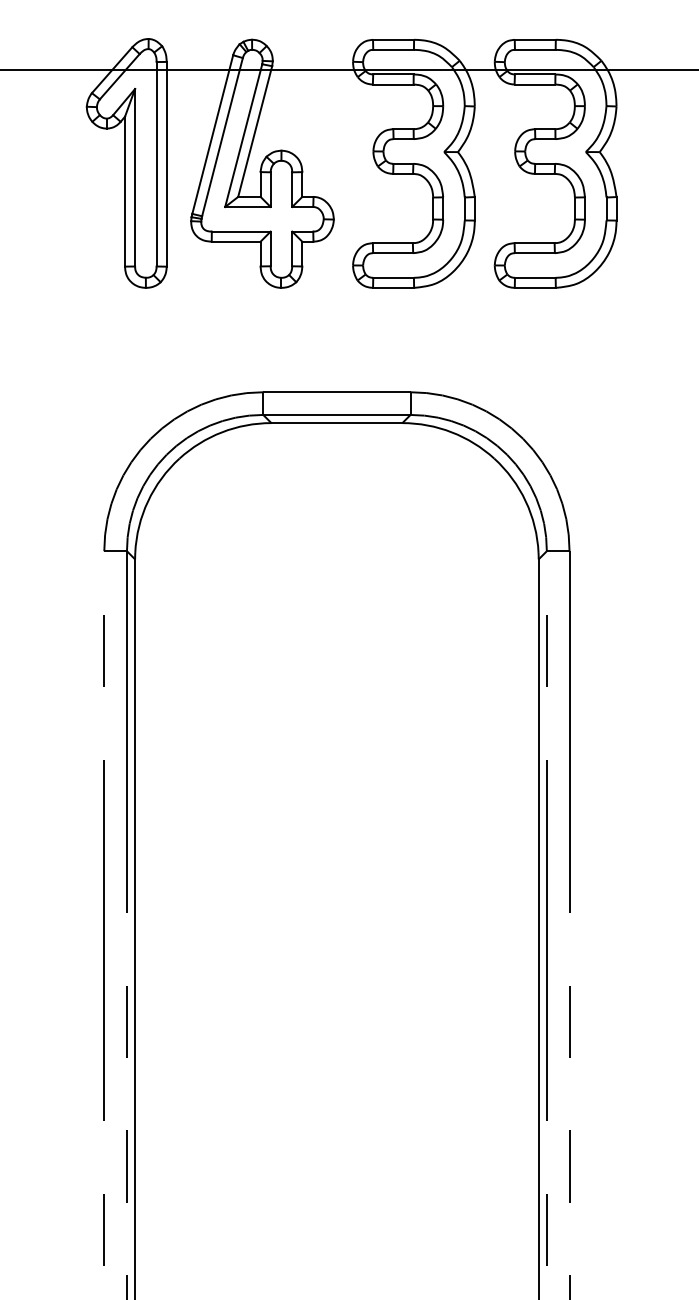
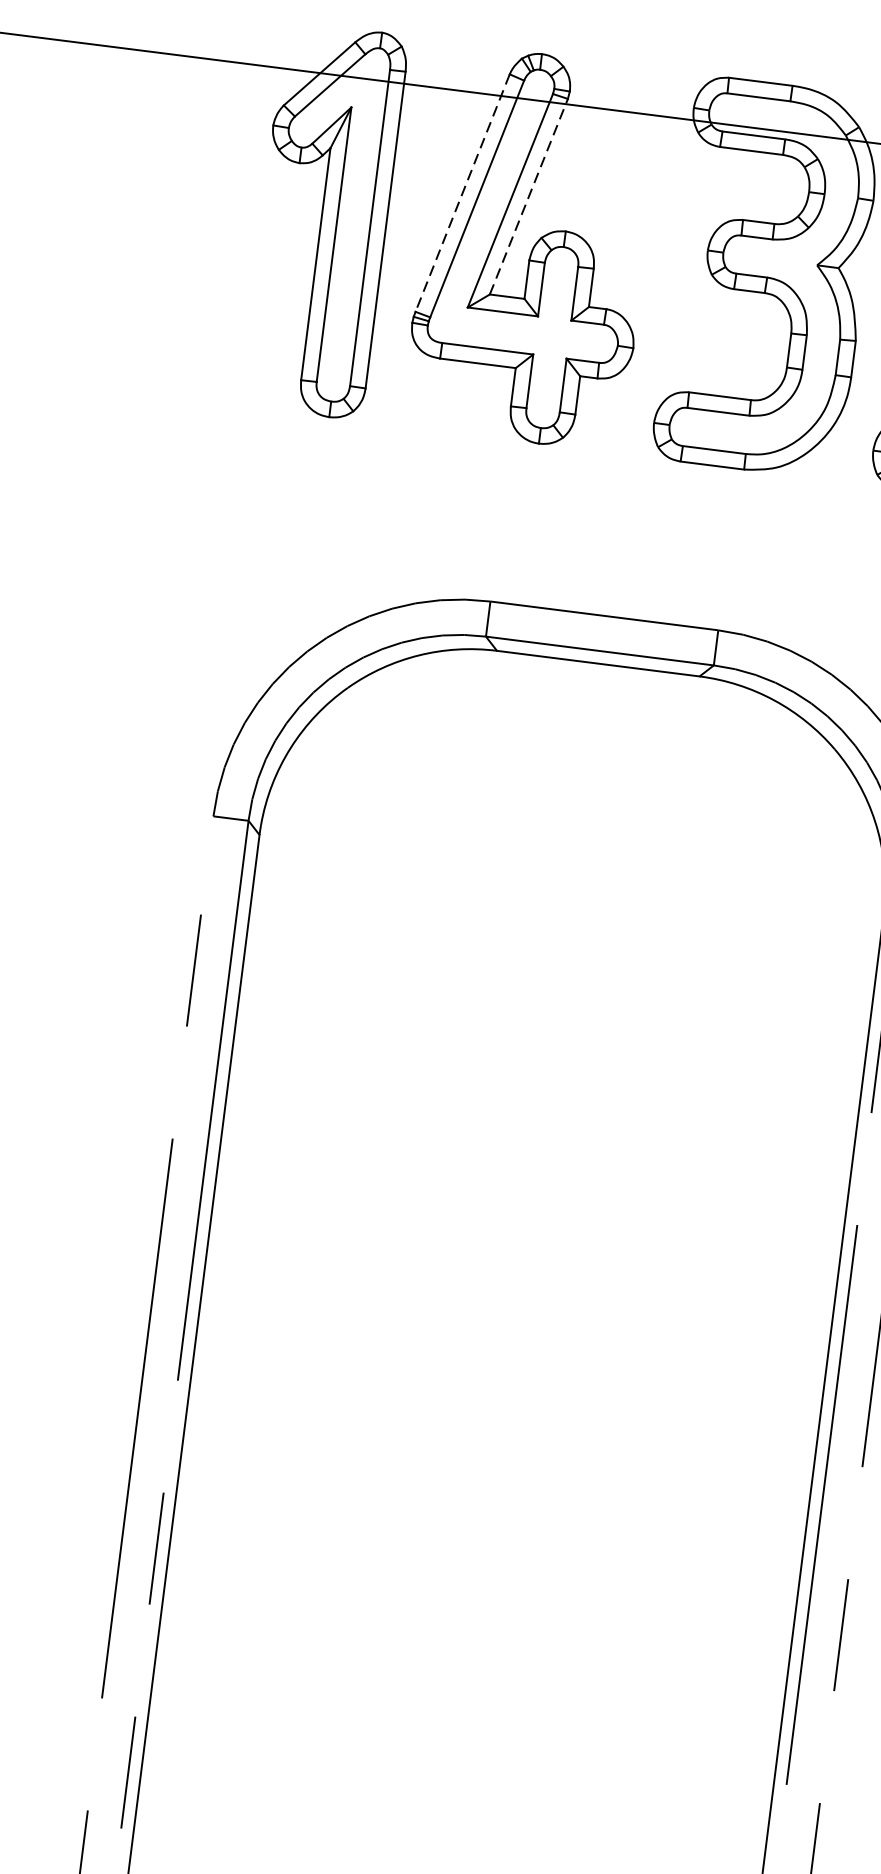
line: (255, 131) -> (529, 196), solid -> dashed
line: (212, 134) -> (462, 192), solid -> dashed

